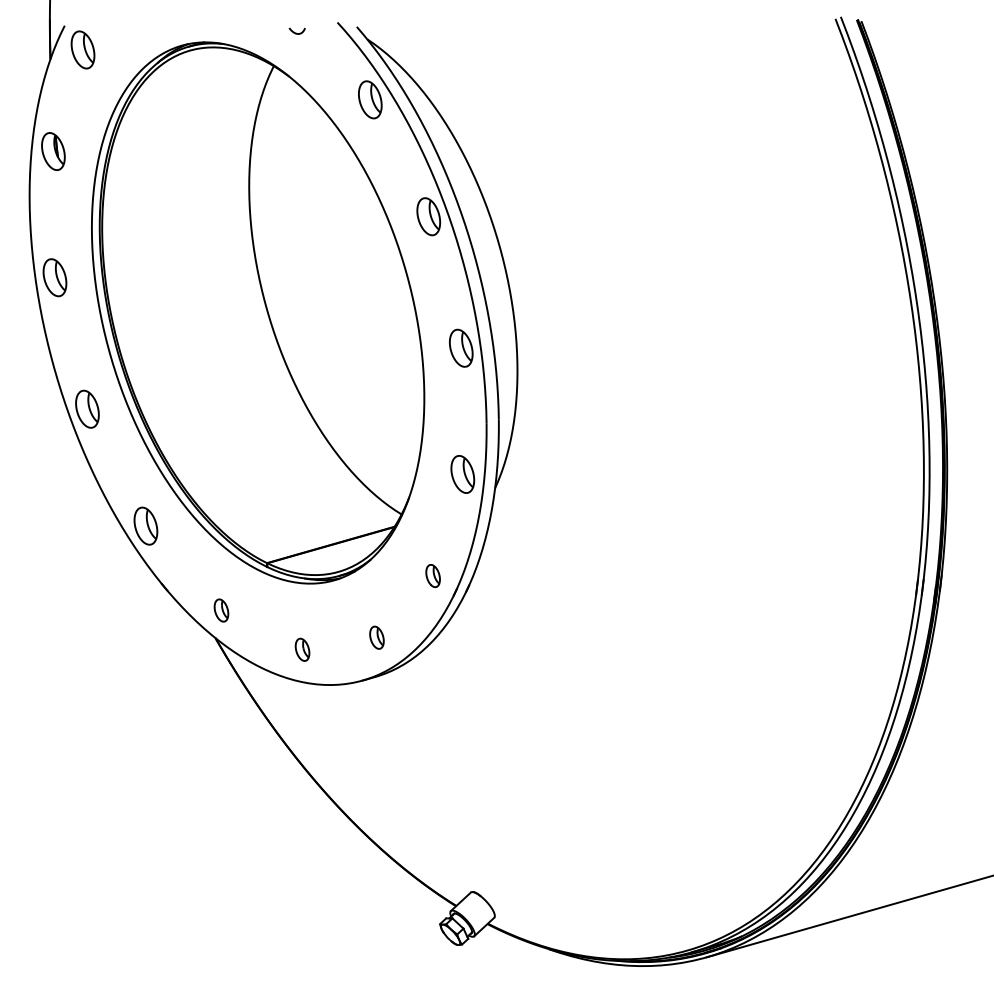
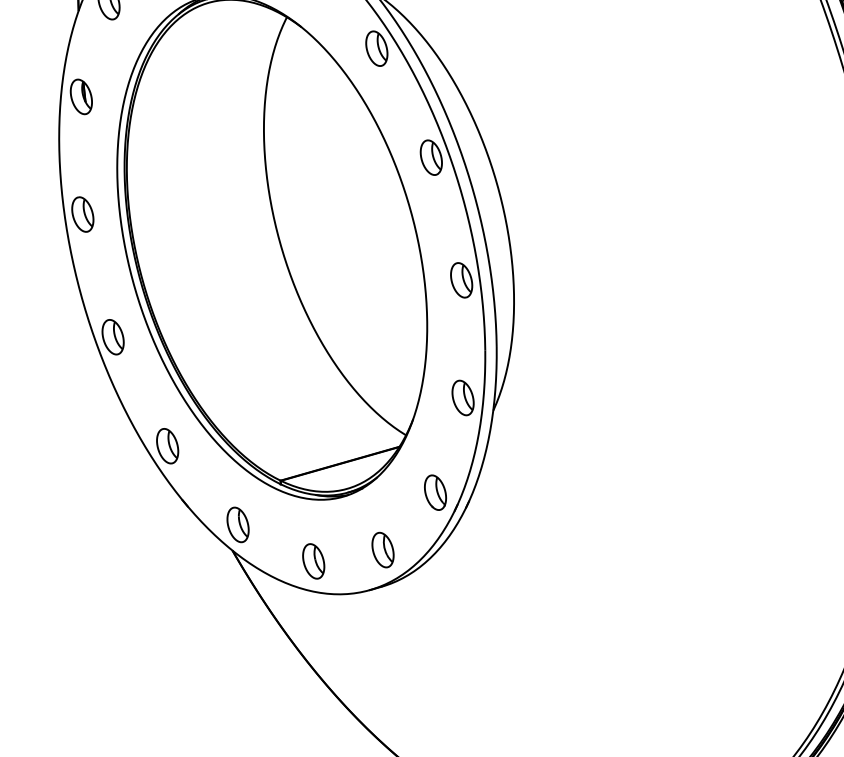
part: (432, 575) -> (434, 492), size x1.67
part: (221, 610) -> (238, 524), size x1.67
part: (376, 637) -> (382, 550), size x1.67
part: (302, 649) -> (313, 561), size x1.67

